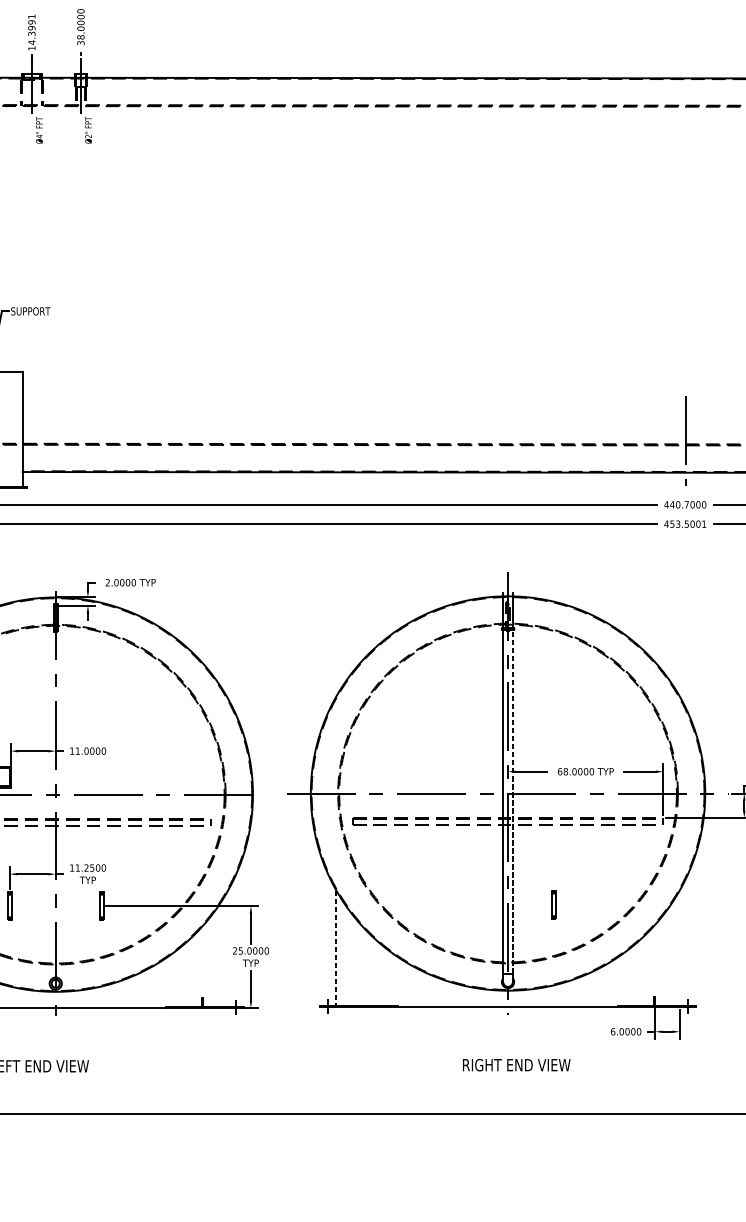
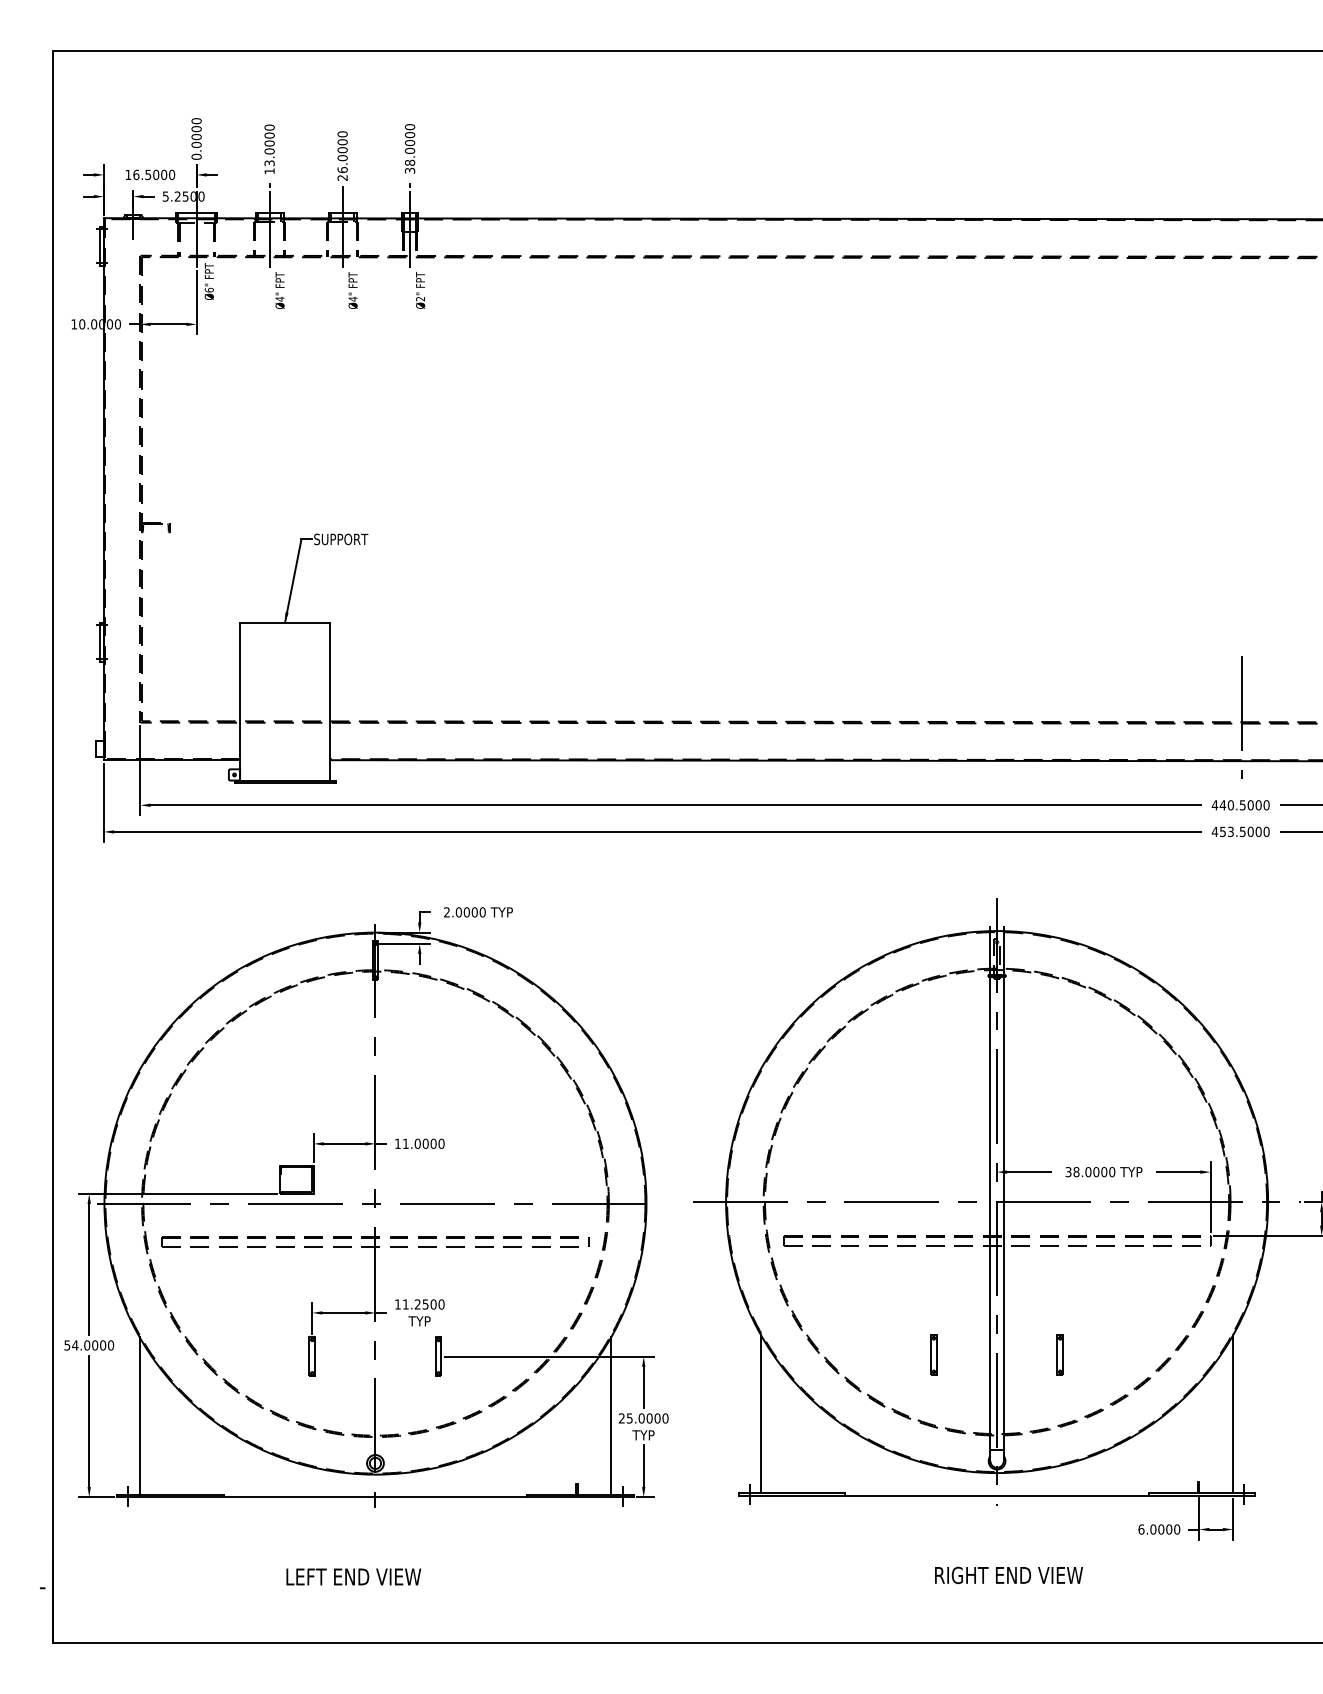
text: (31, 32) -> (342, 155), 14.3991 -> 26.0000
text: (686, 504) -> (1242, 805), 440.7000 -> 440.5000
text: (704, 523) -> (1266, 831), 453.5001 -> 453.5000
text: (560, 772) -> (1068, 1172), 68.0000 -> 38.0000
line: (512, 801) -> (1003, 1212), dashed -> solid
part: (461, 904) -> (933, 1354), added
line: (336, 948) -> (761, 1414), dashed -> solid
line: (679, 948) -> (1232, 1414), added
line: (227, 949) -> (611, 1416), added

